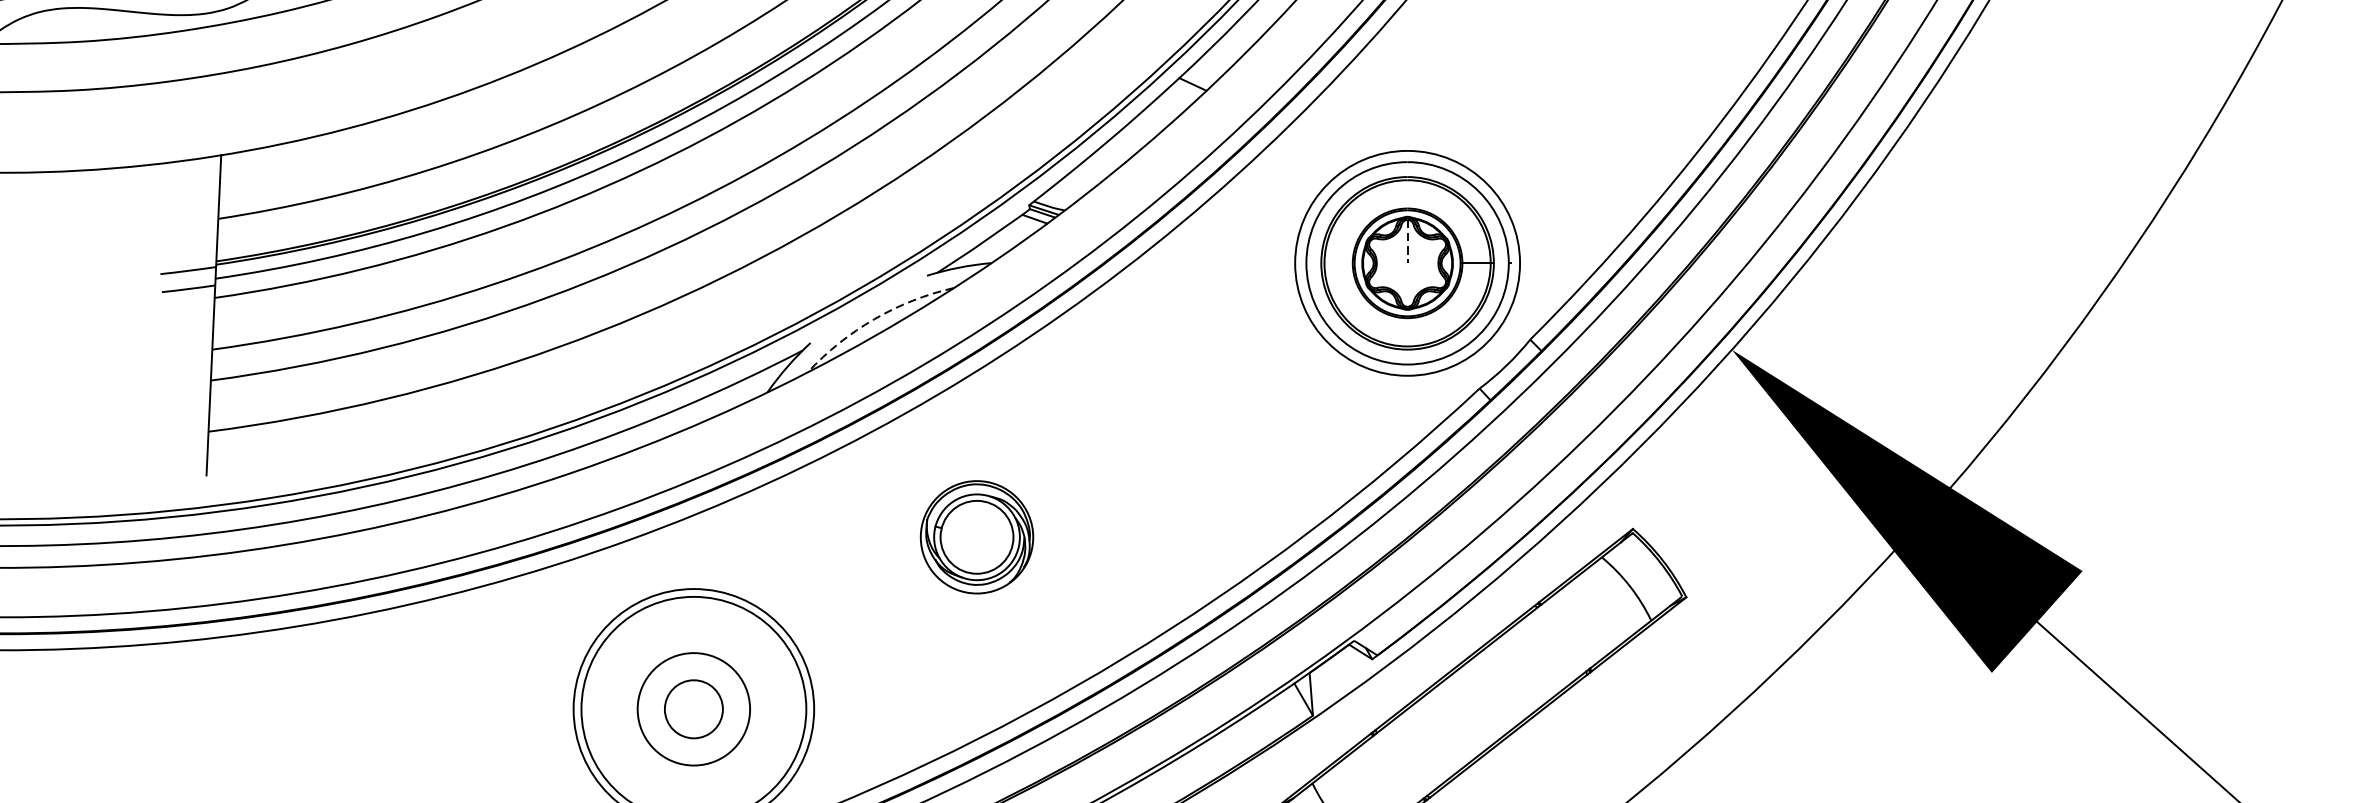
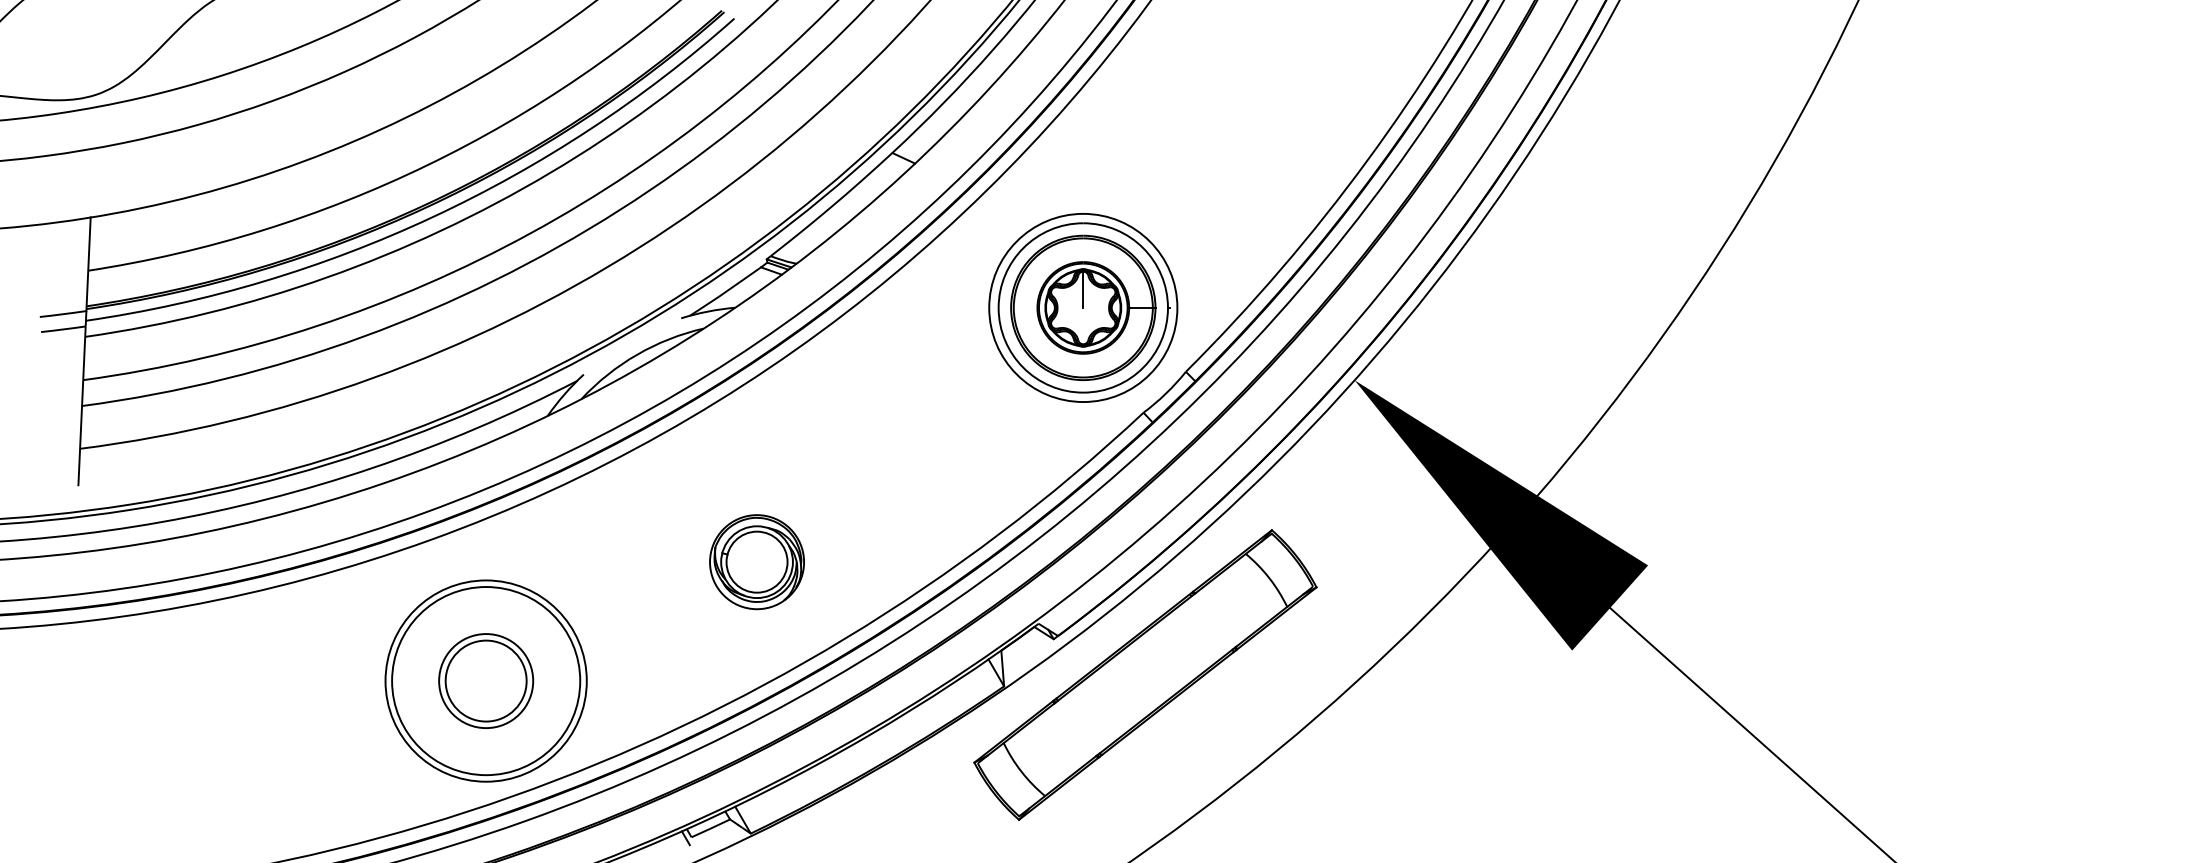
line: (1407, 242) -> (1083, 290), dashed -> solid
arc: (874, 318) -> (637, 354), dashed -> solid
part: (976, 537) -> (756, 562), moved
circle: (693, 708) -> (485, 680), size x1.67

